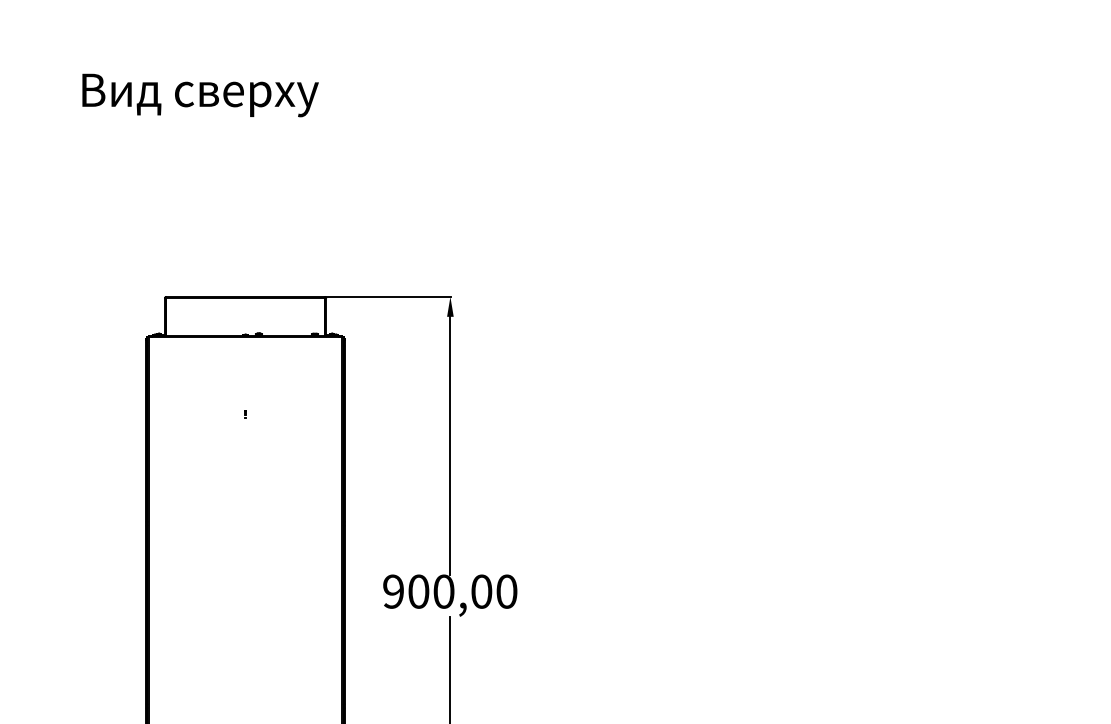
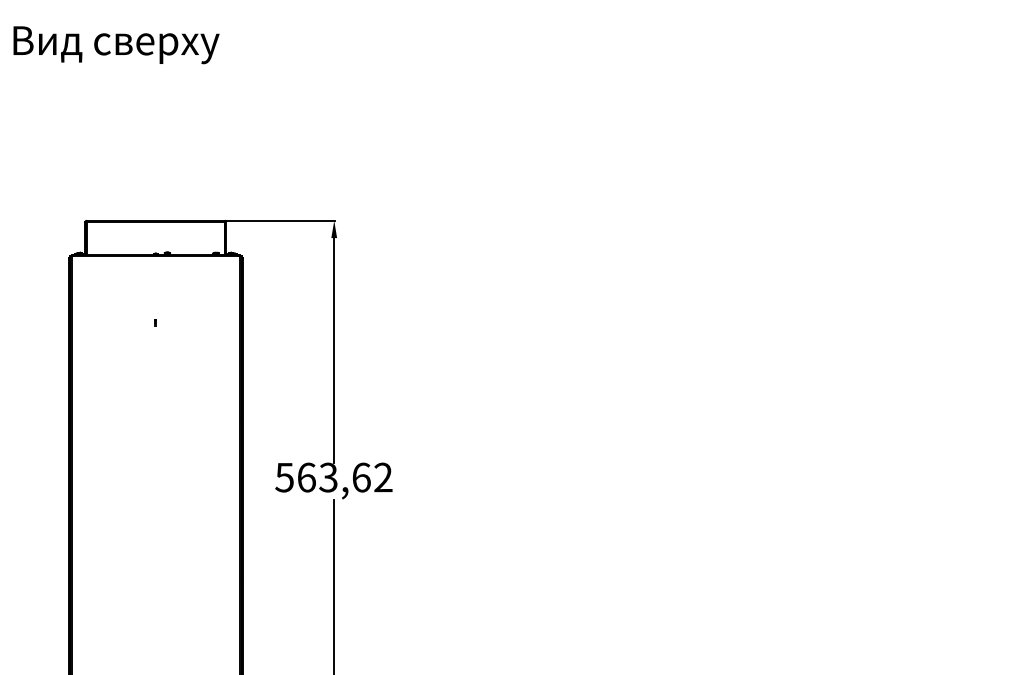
text: (449, 591) -> (333, 477), 900,00 -> 563,62

